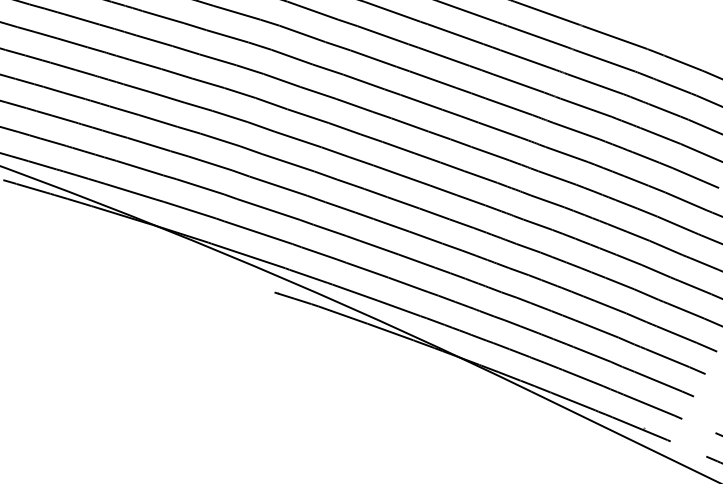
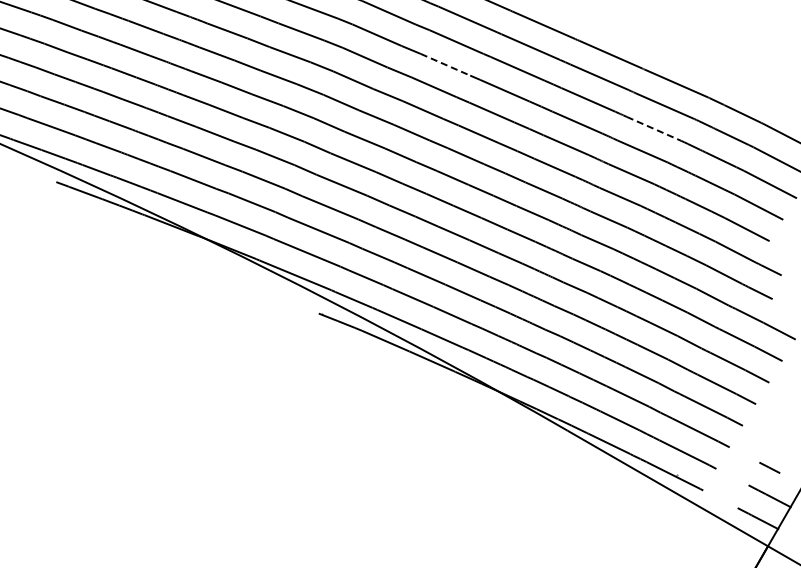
line: (383, 34) -> (445, 64), solid -> dashed
line: (596, 83) -> (654, 128), solid -> dashed

